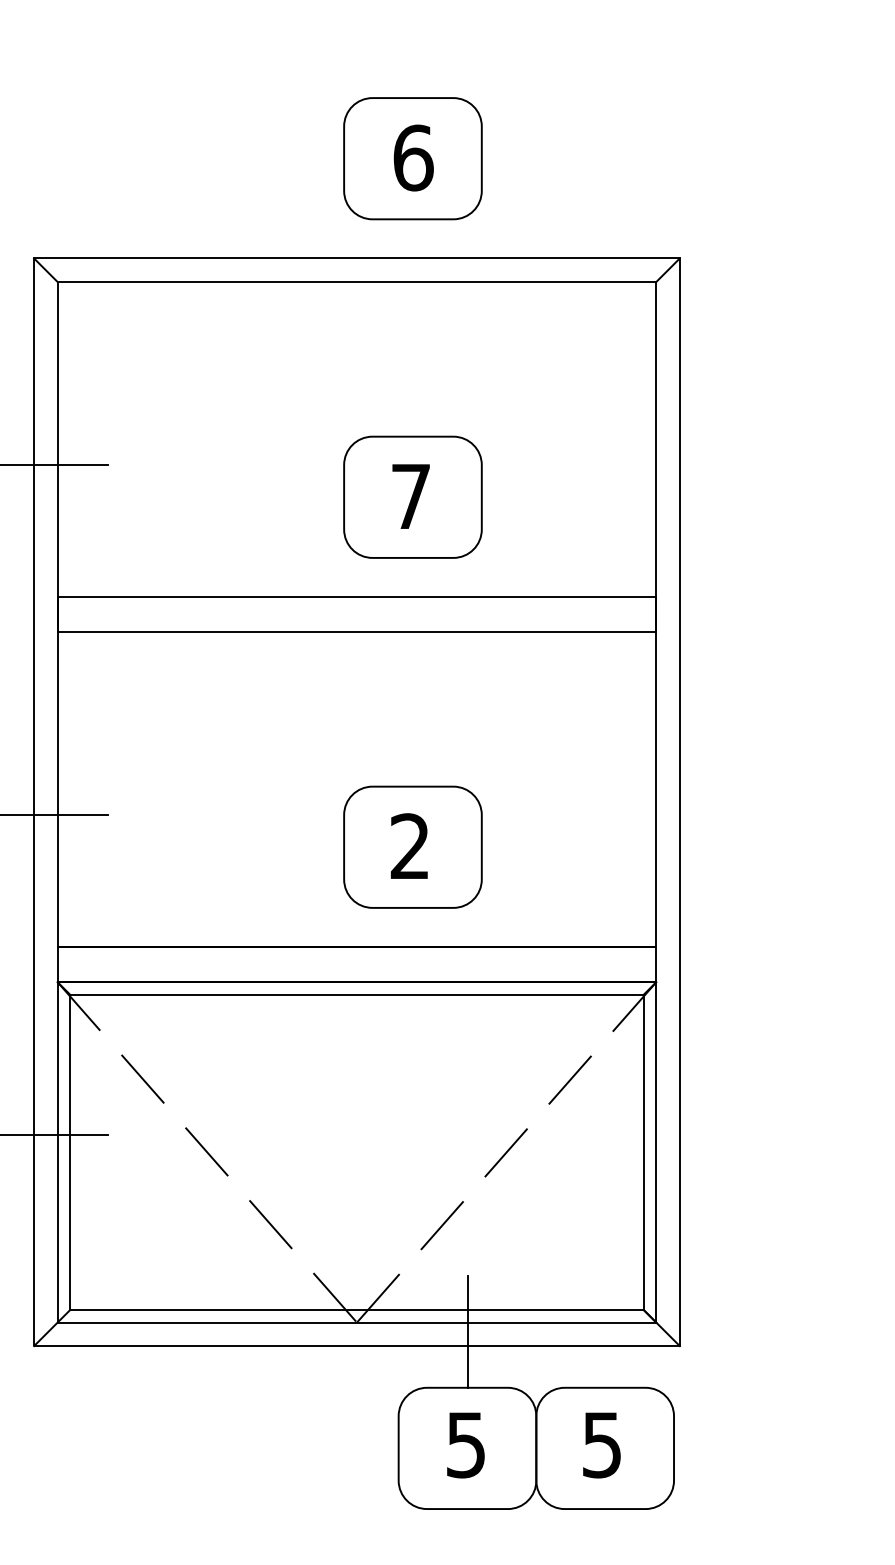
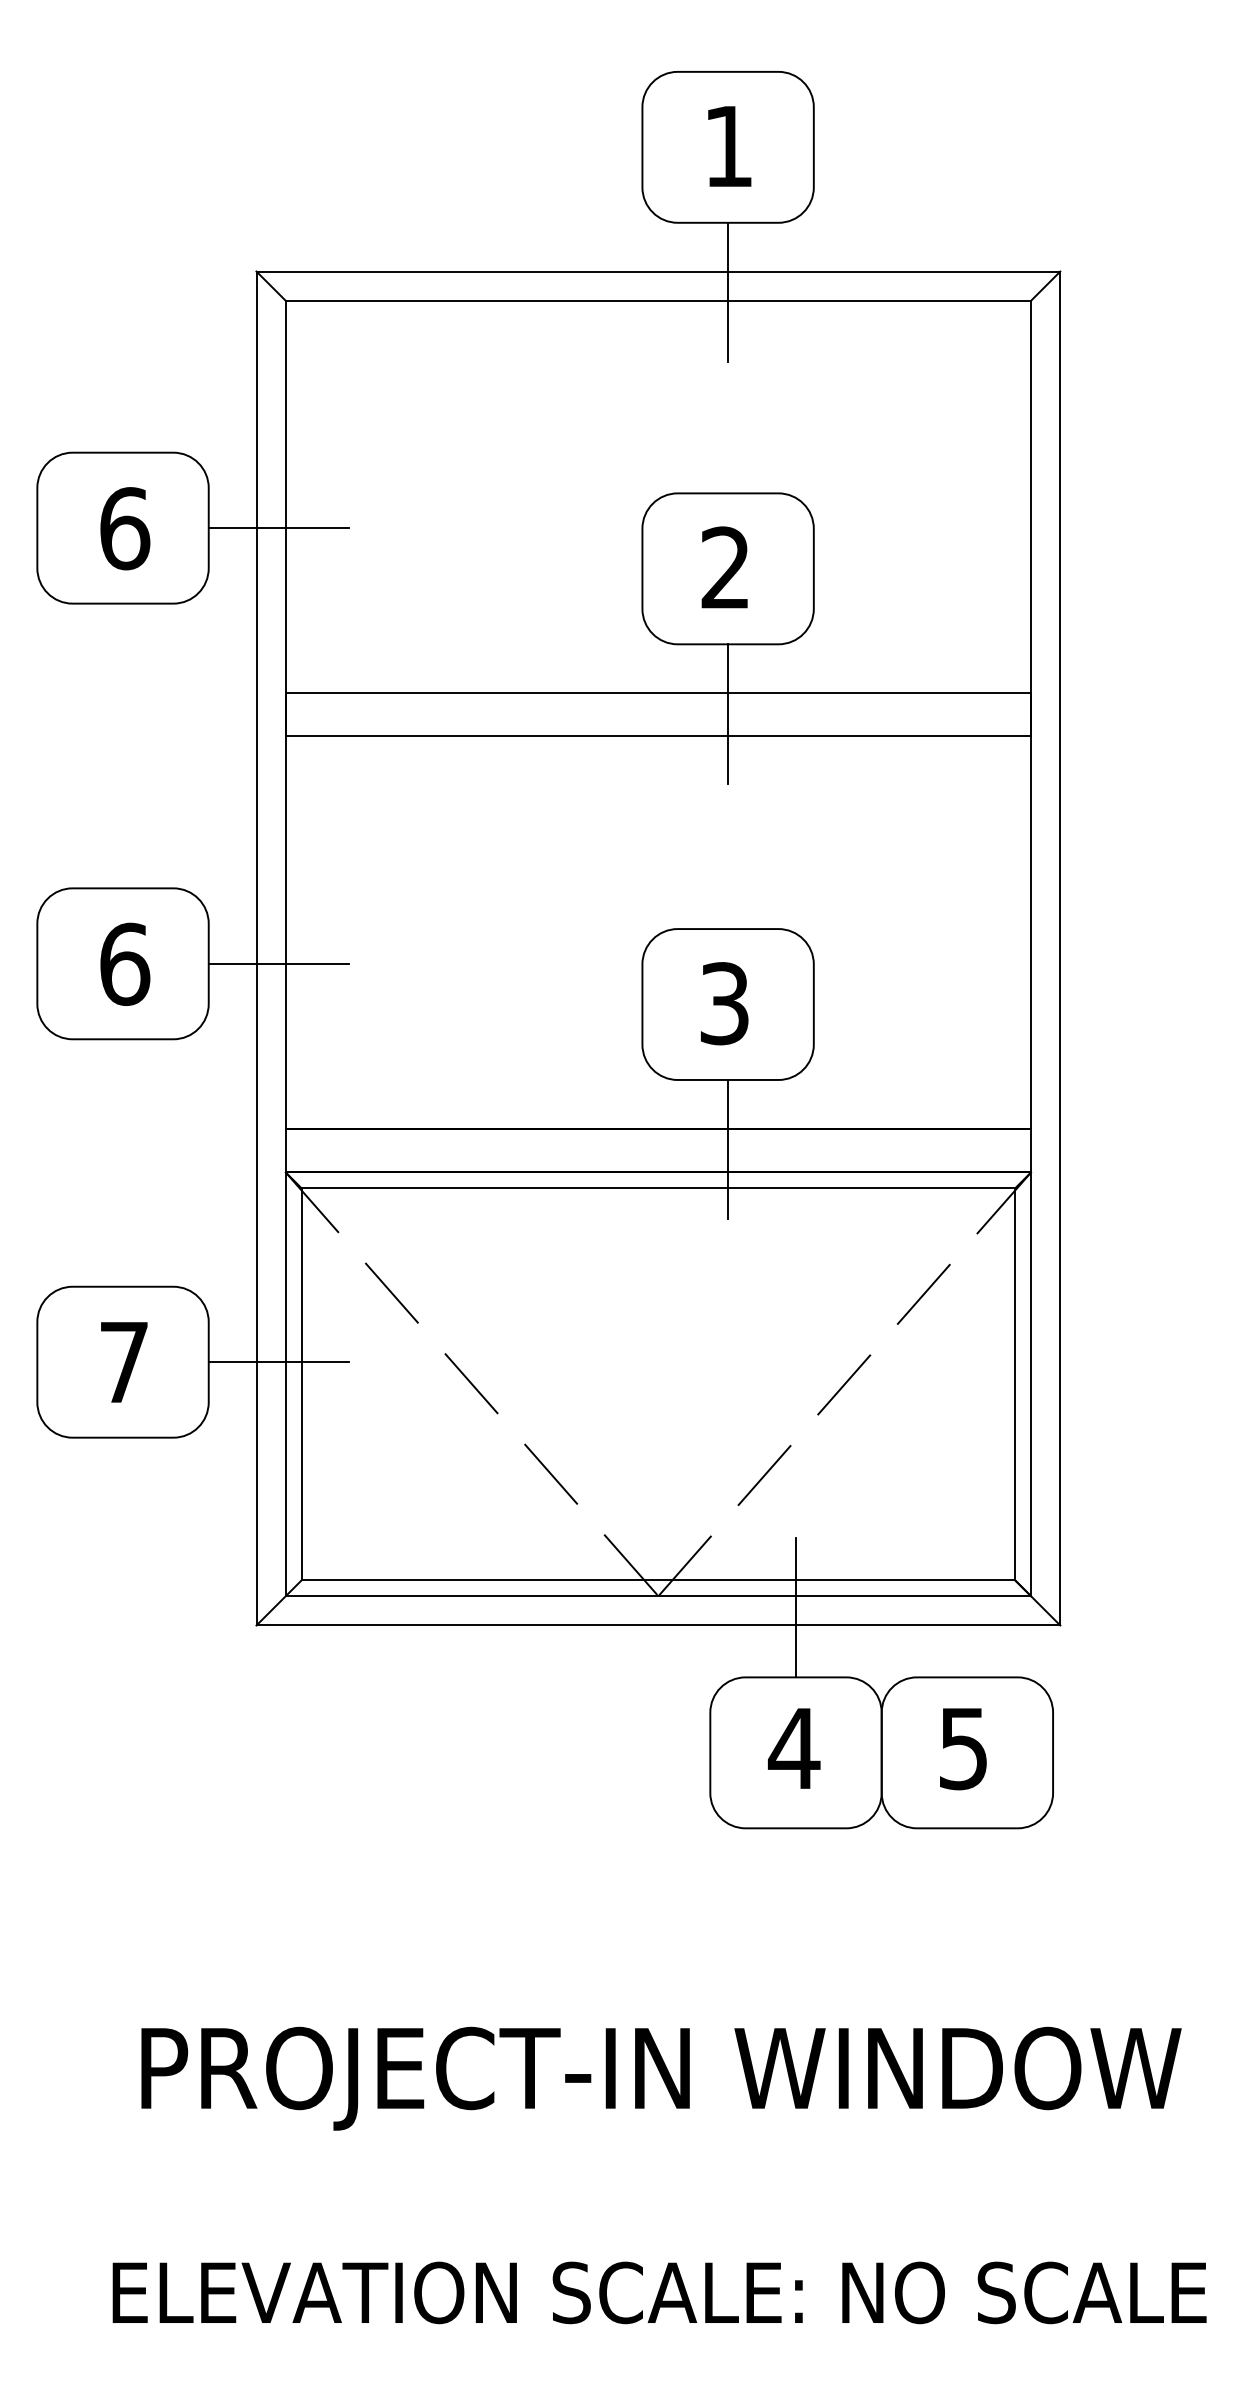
text: (414, 158) -> (729, 146), 6 -> 1
line: (413, 275) -> (728, 292), added
text: (410, 496) -> (725, 567), 7 -> 2
line: (413, 613) -> (728, 713), added
text: (410, 846) -> (724, 1003), 2 -> 3
line: (413, 963) -> (728, 1149), added
text: (465, 1445) -> (793, 1749), 5 -> 4

